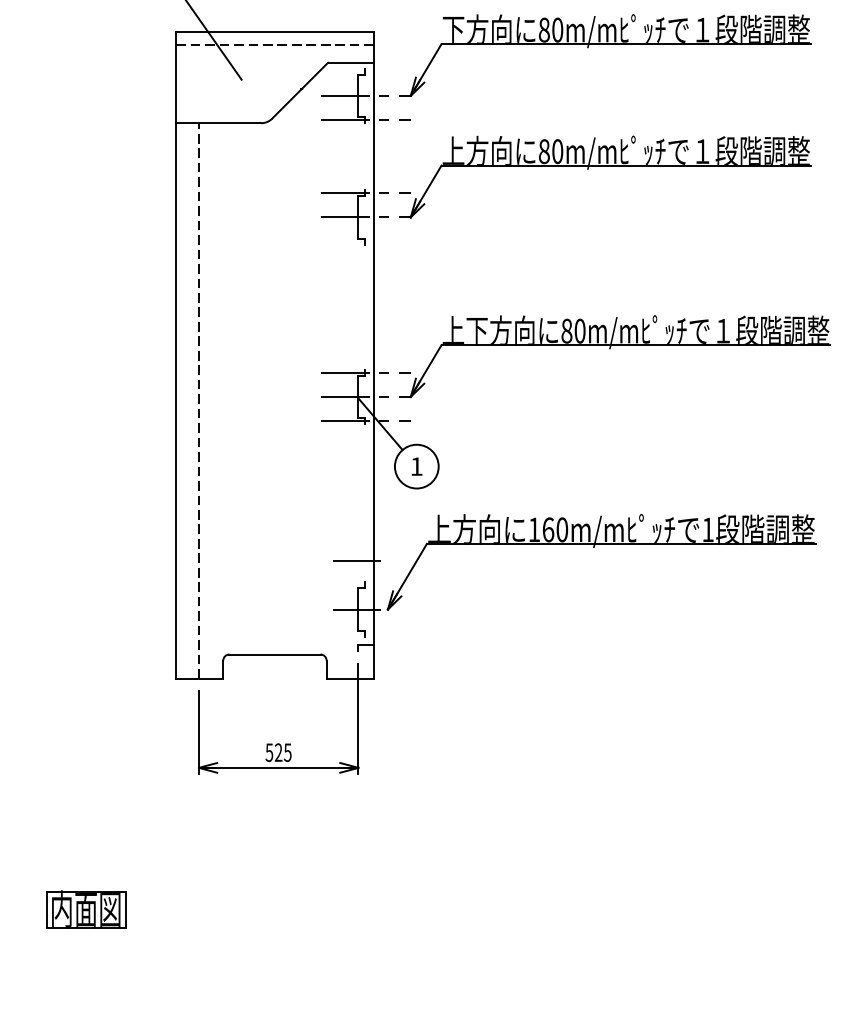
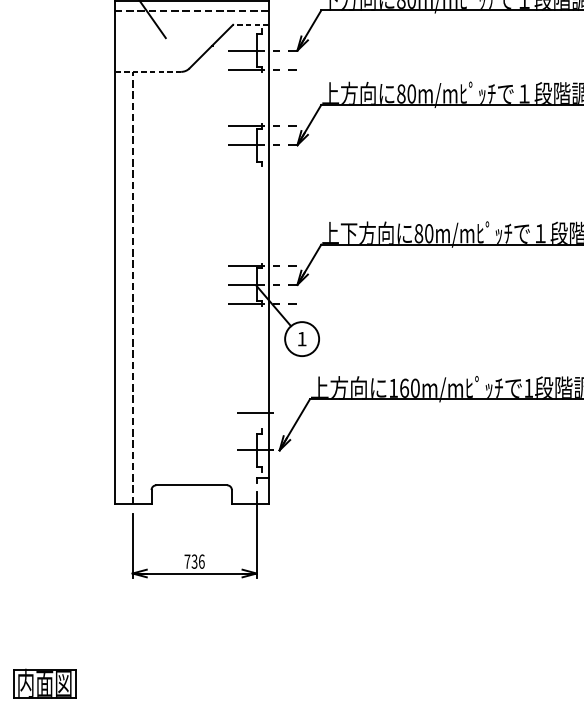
line: (350, 62) -> (250, 24), solid -> dashed
line: (218, 123) -> (147, 72), solid -> dashed
text: (278, 752) -> (194, 561), 525 -> 736

